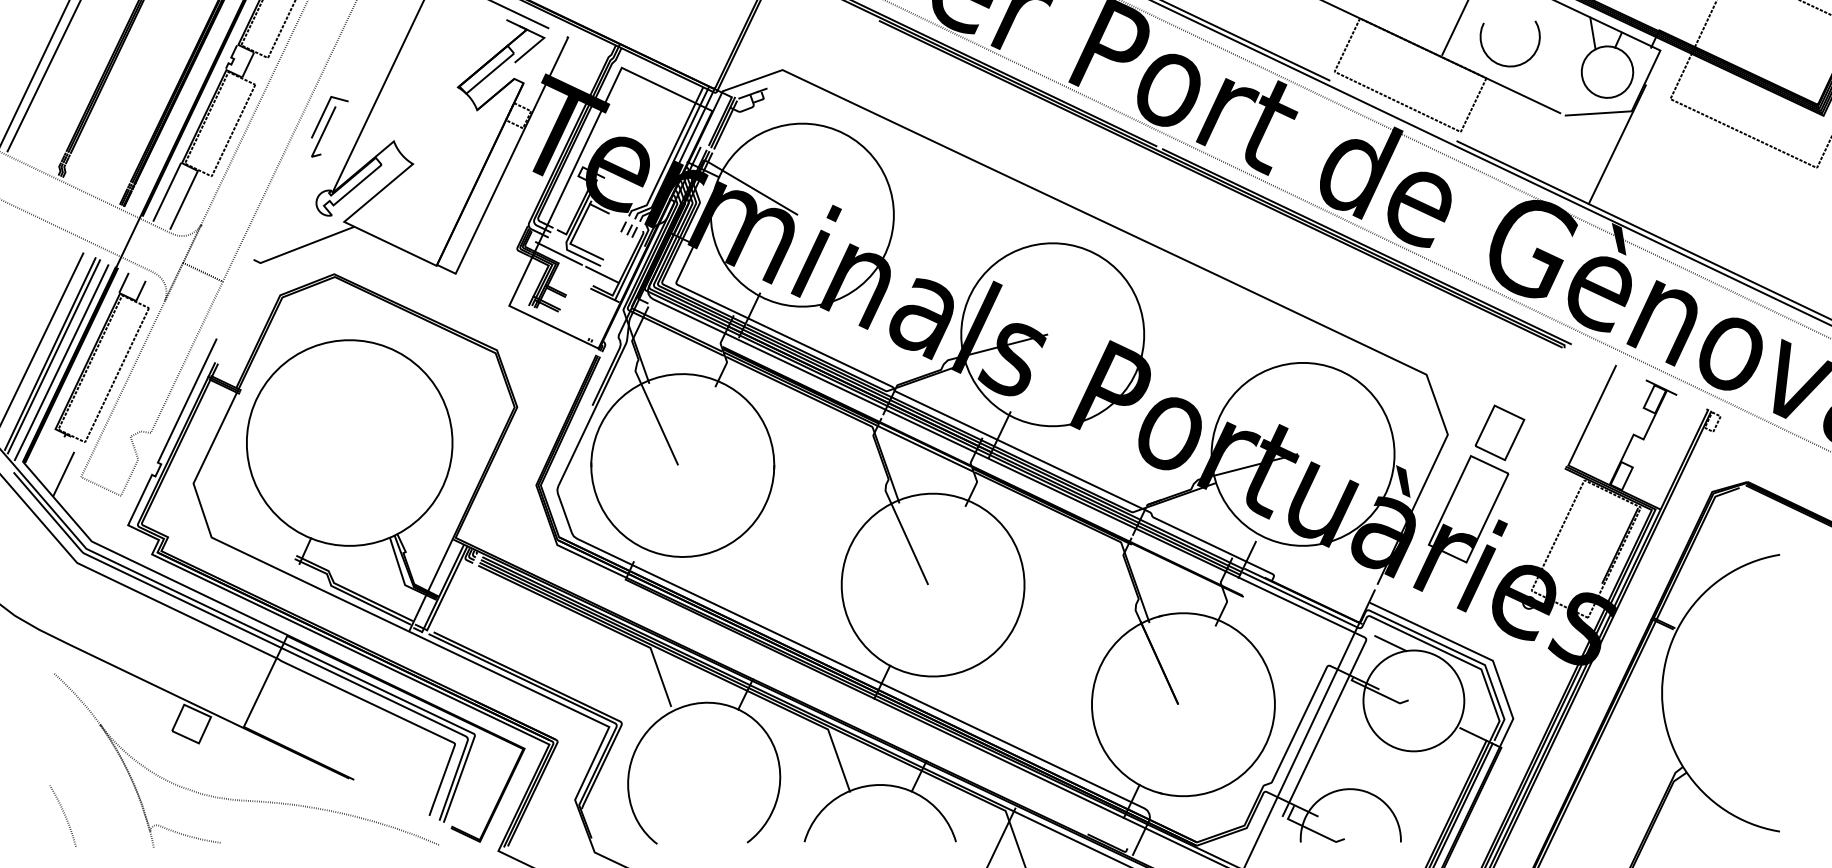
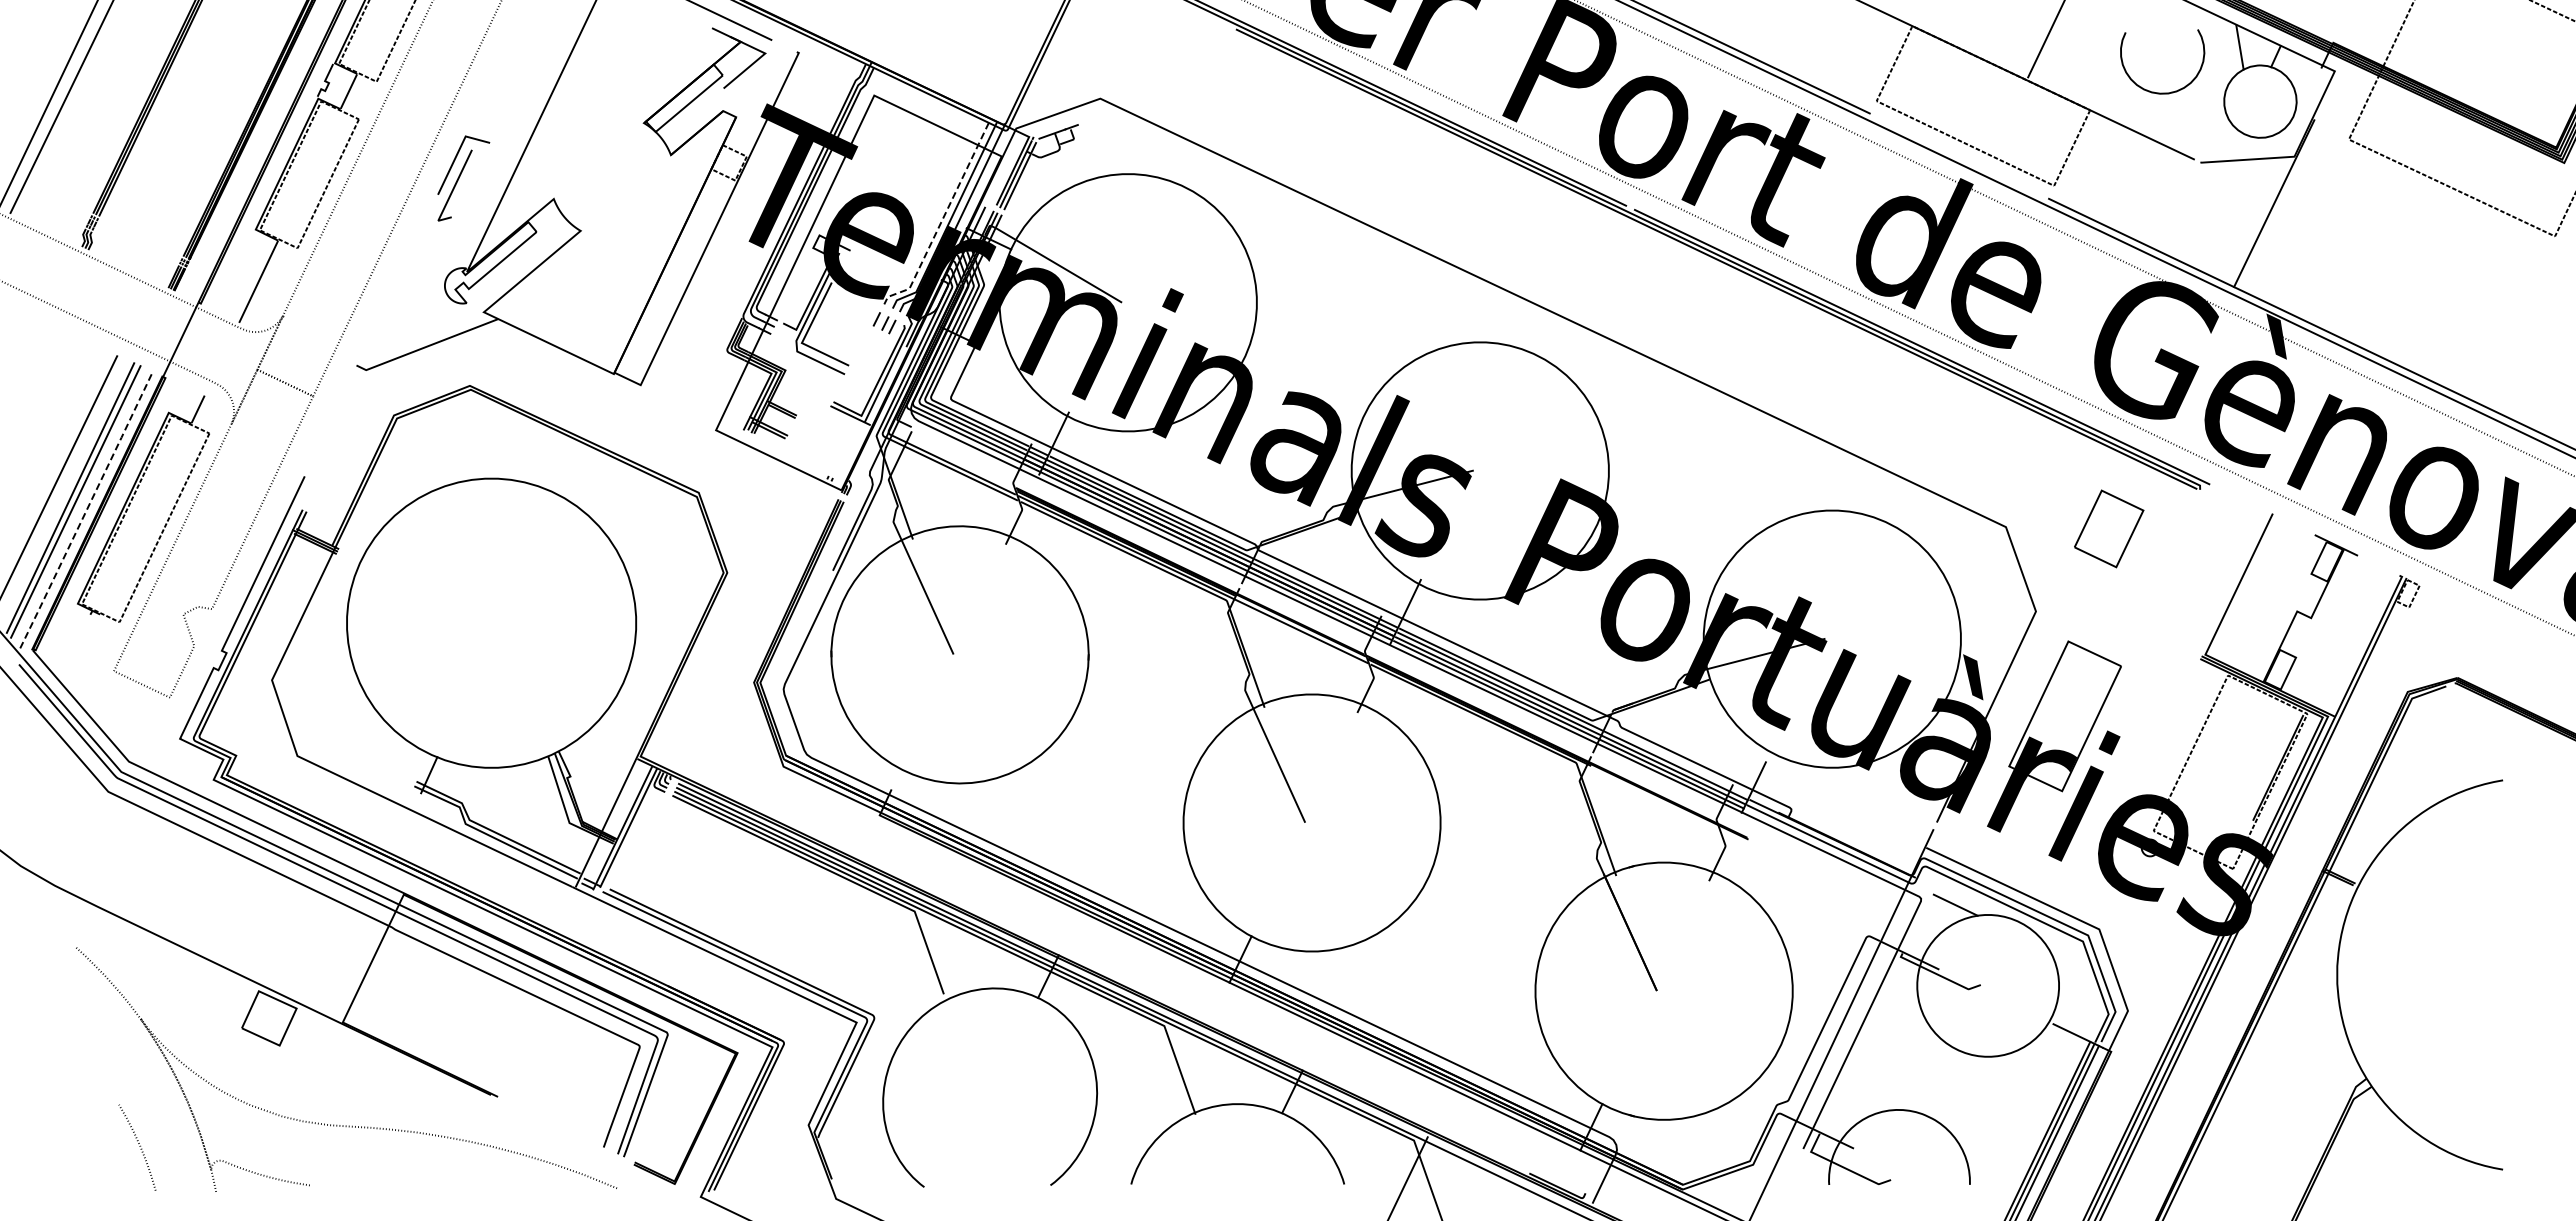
curve: (1510, 65) -> (2162, 92), moved
line: (669, 157) -> (941, 221), solid -> dashed
line: (166, 192) -> (234, 270), removed
line: (599, 208) -> (842, 293), removed
line: (558, 253) -> (785, 356), removed
line: (602, 274) -> (847, 386), removed
line: (124, 282) -> (174, 397), removed
line: (61, 362) -> (86, 510), solid -> dashed
part: (1500, 432) -> (2109, 528), moved
line: (63, 473) -> (89, 666), removed
curve: (64, 815) -> (139, 1146), moved

